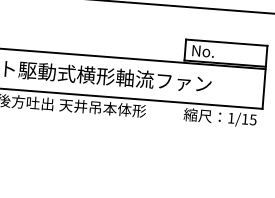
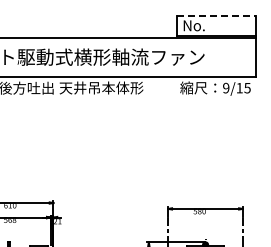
line: (227, 42) -> (216, 15), solid -> dashed
text: (231, 117) -> (226, 87), 1/15 -> 9/15

